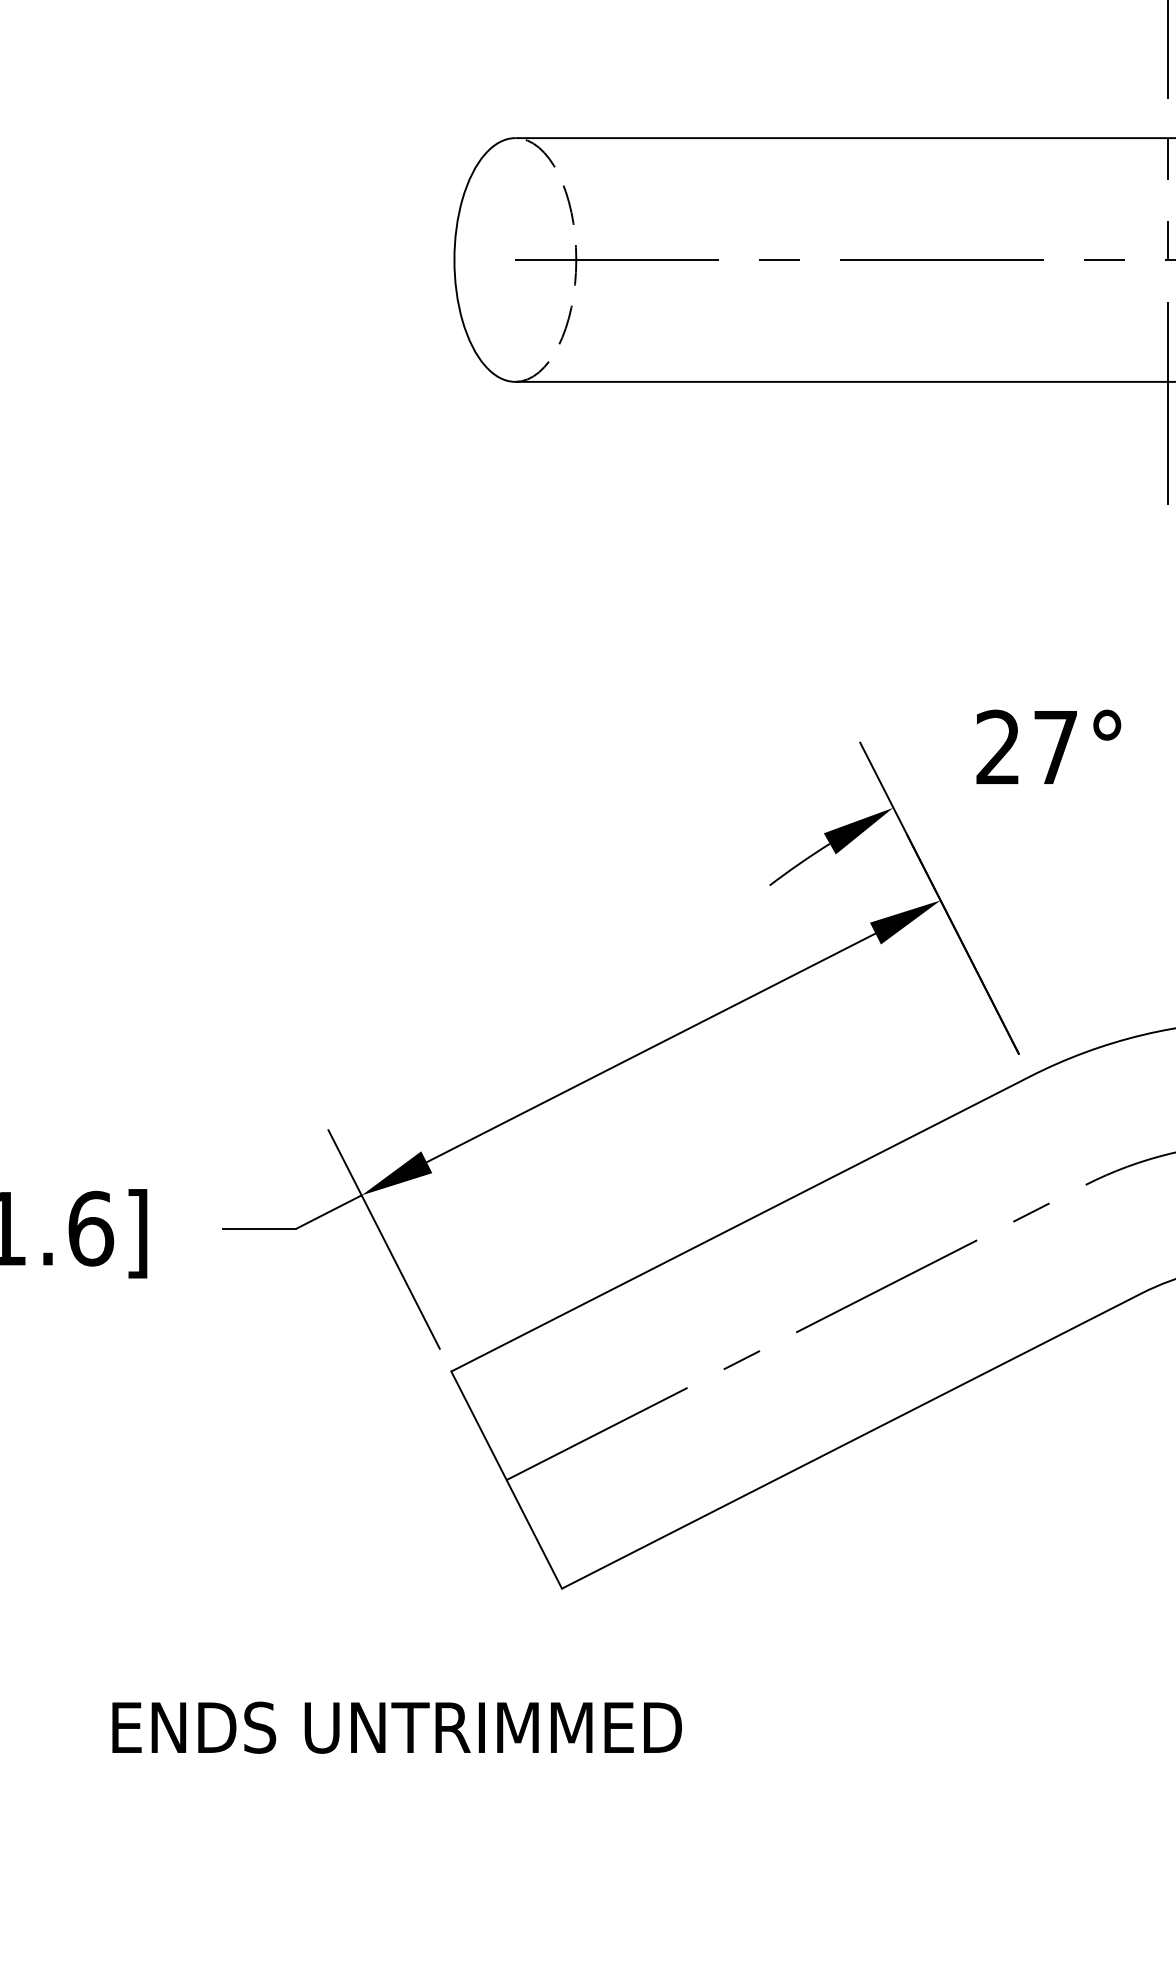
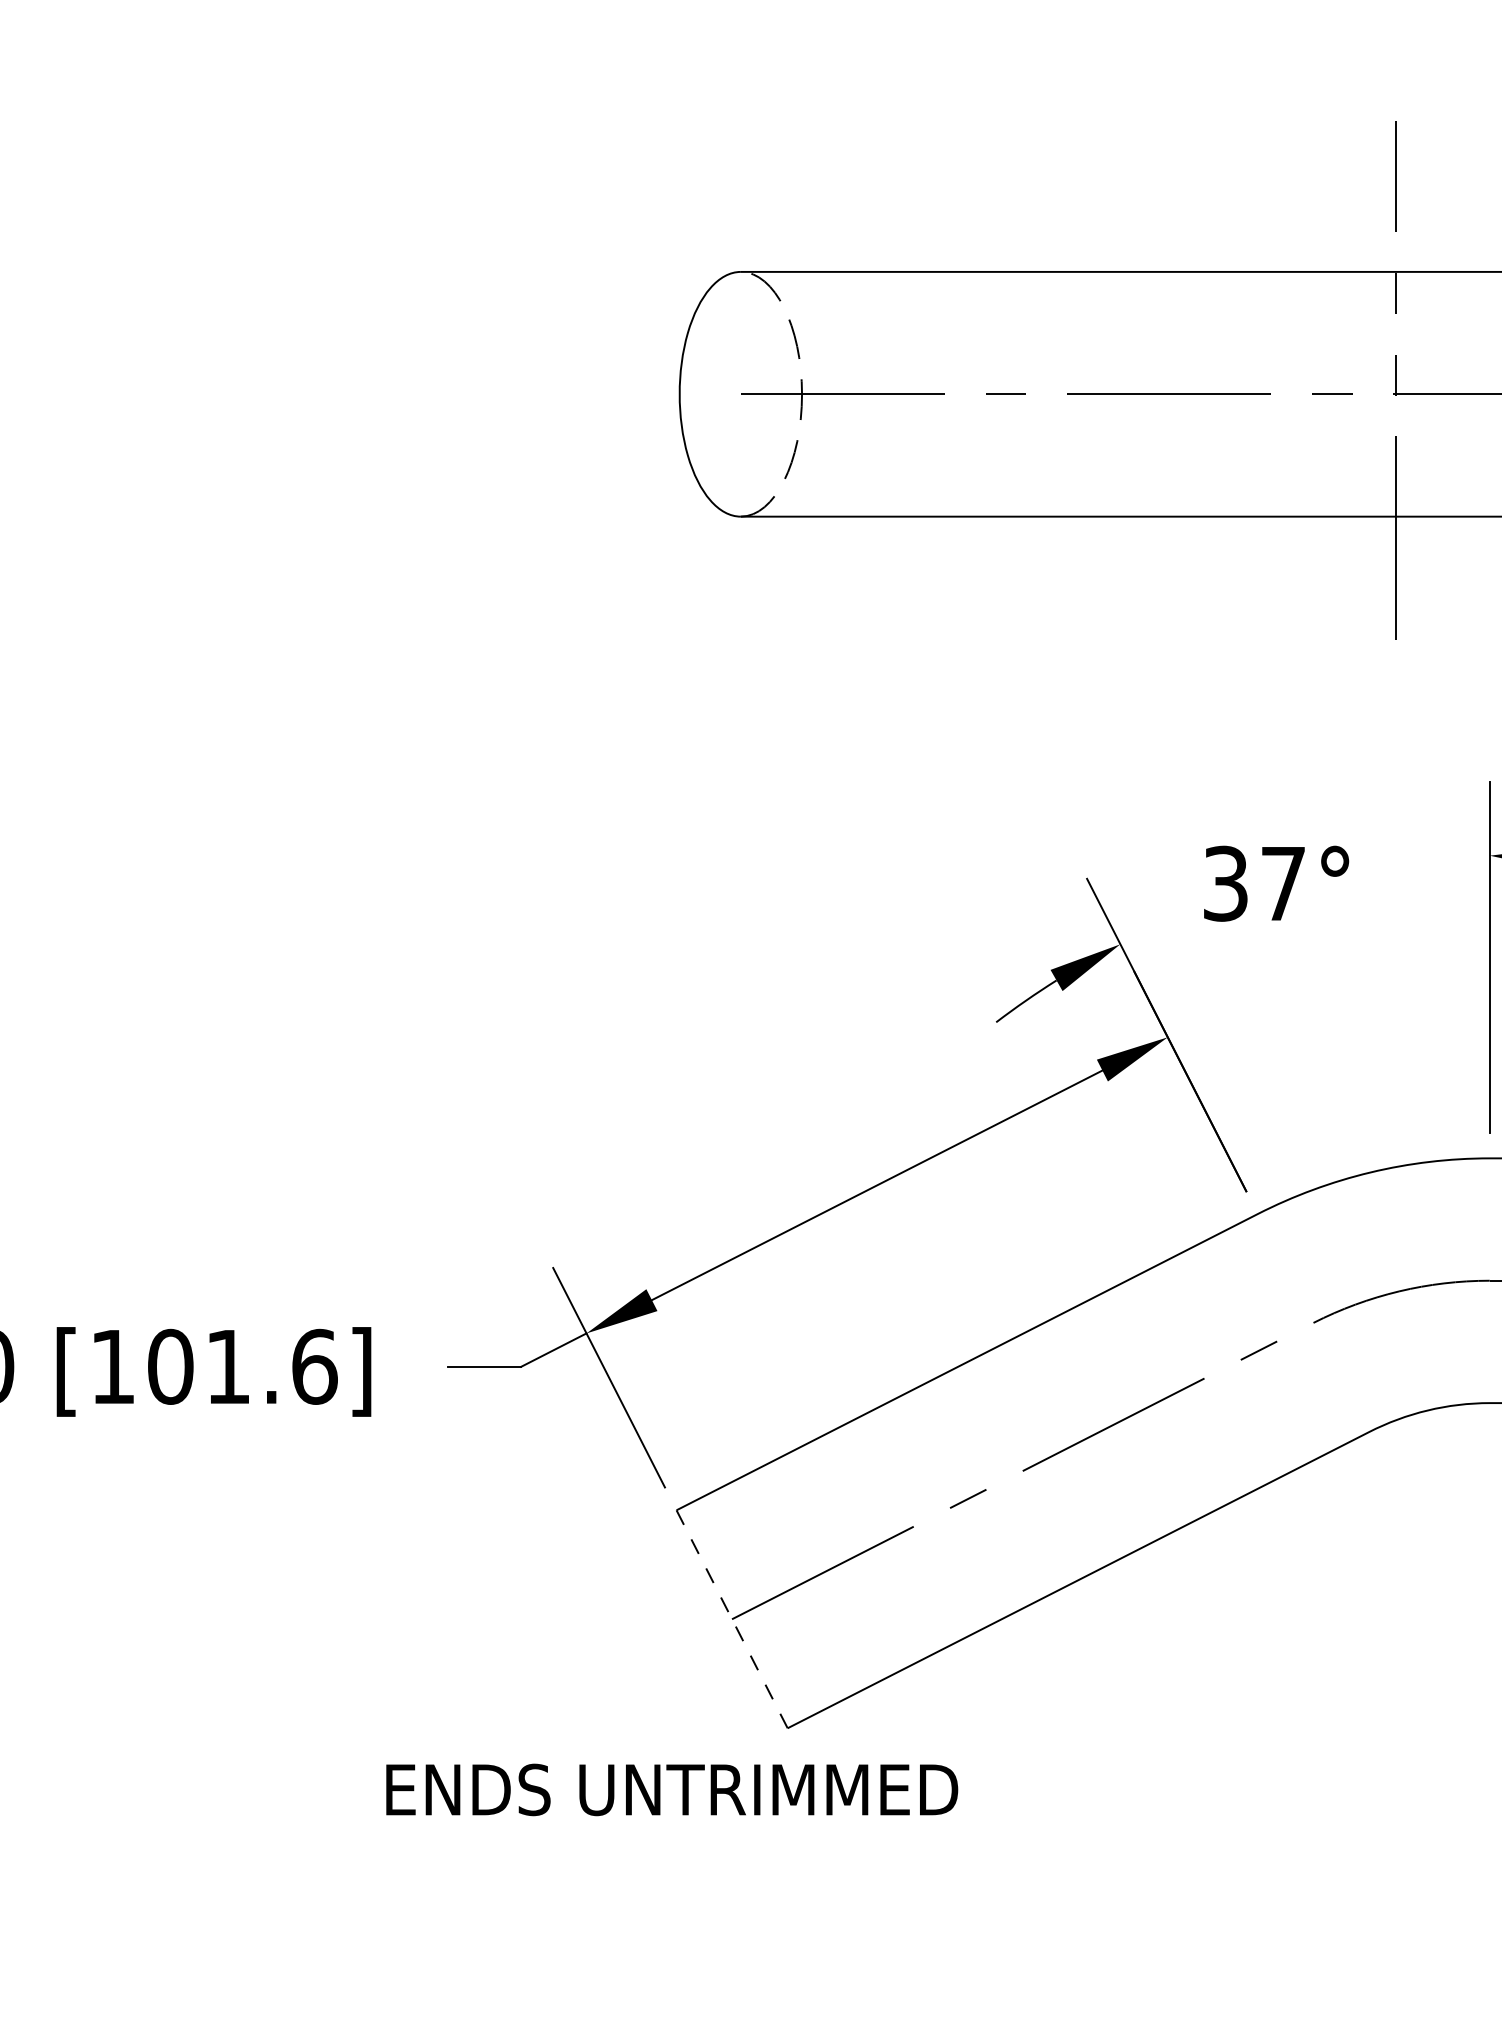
text: (998, 747) -> (1225, 883), 27° -> 37°
line: (507, 1480) -> (732, 1619), solid -> dashed
text: (397, 1727) -> (672, 1789), moved

